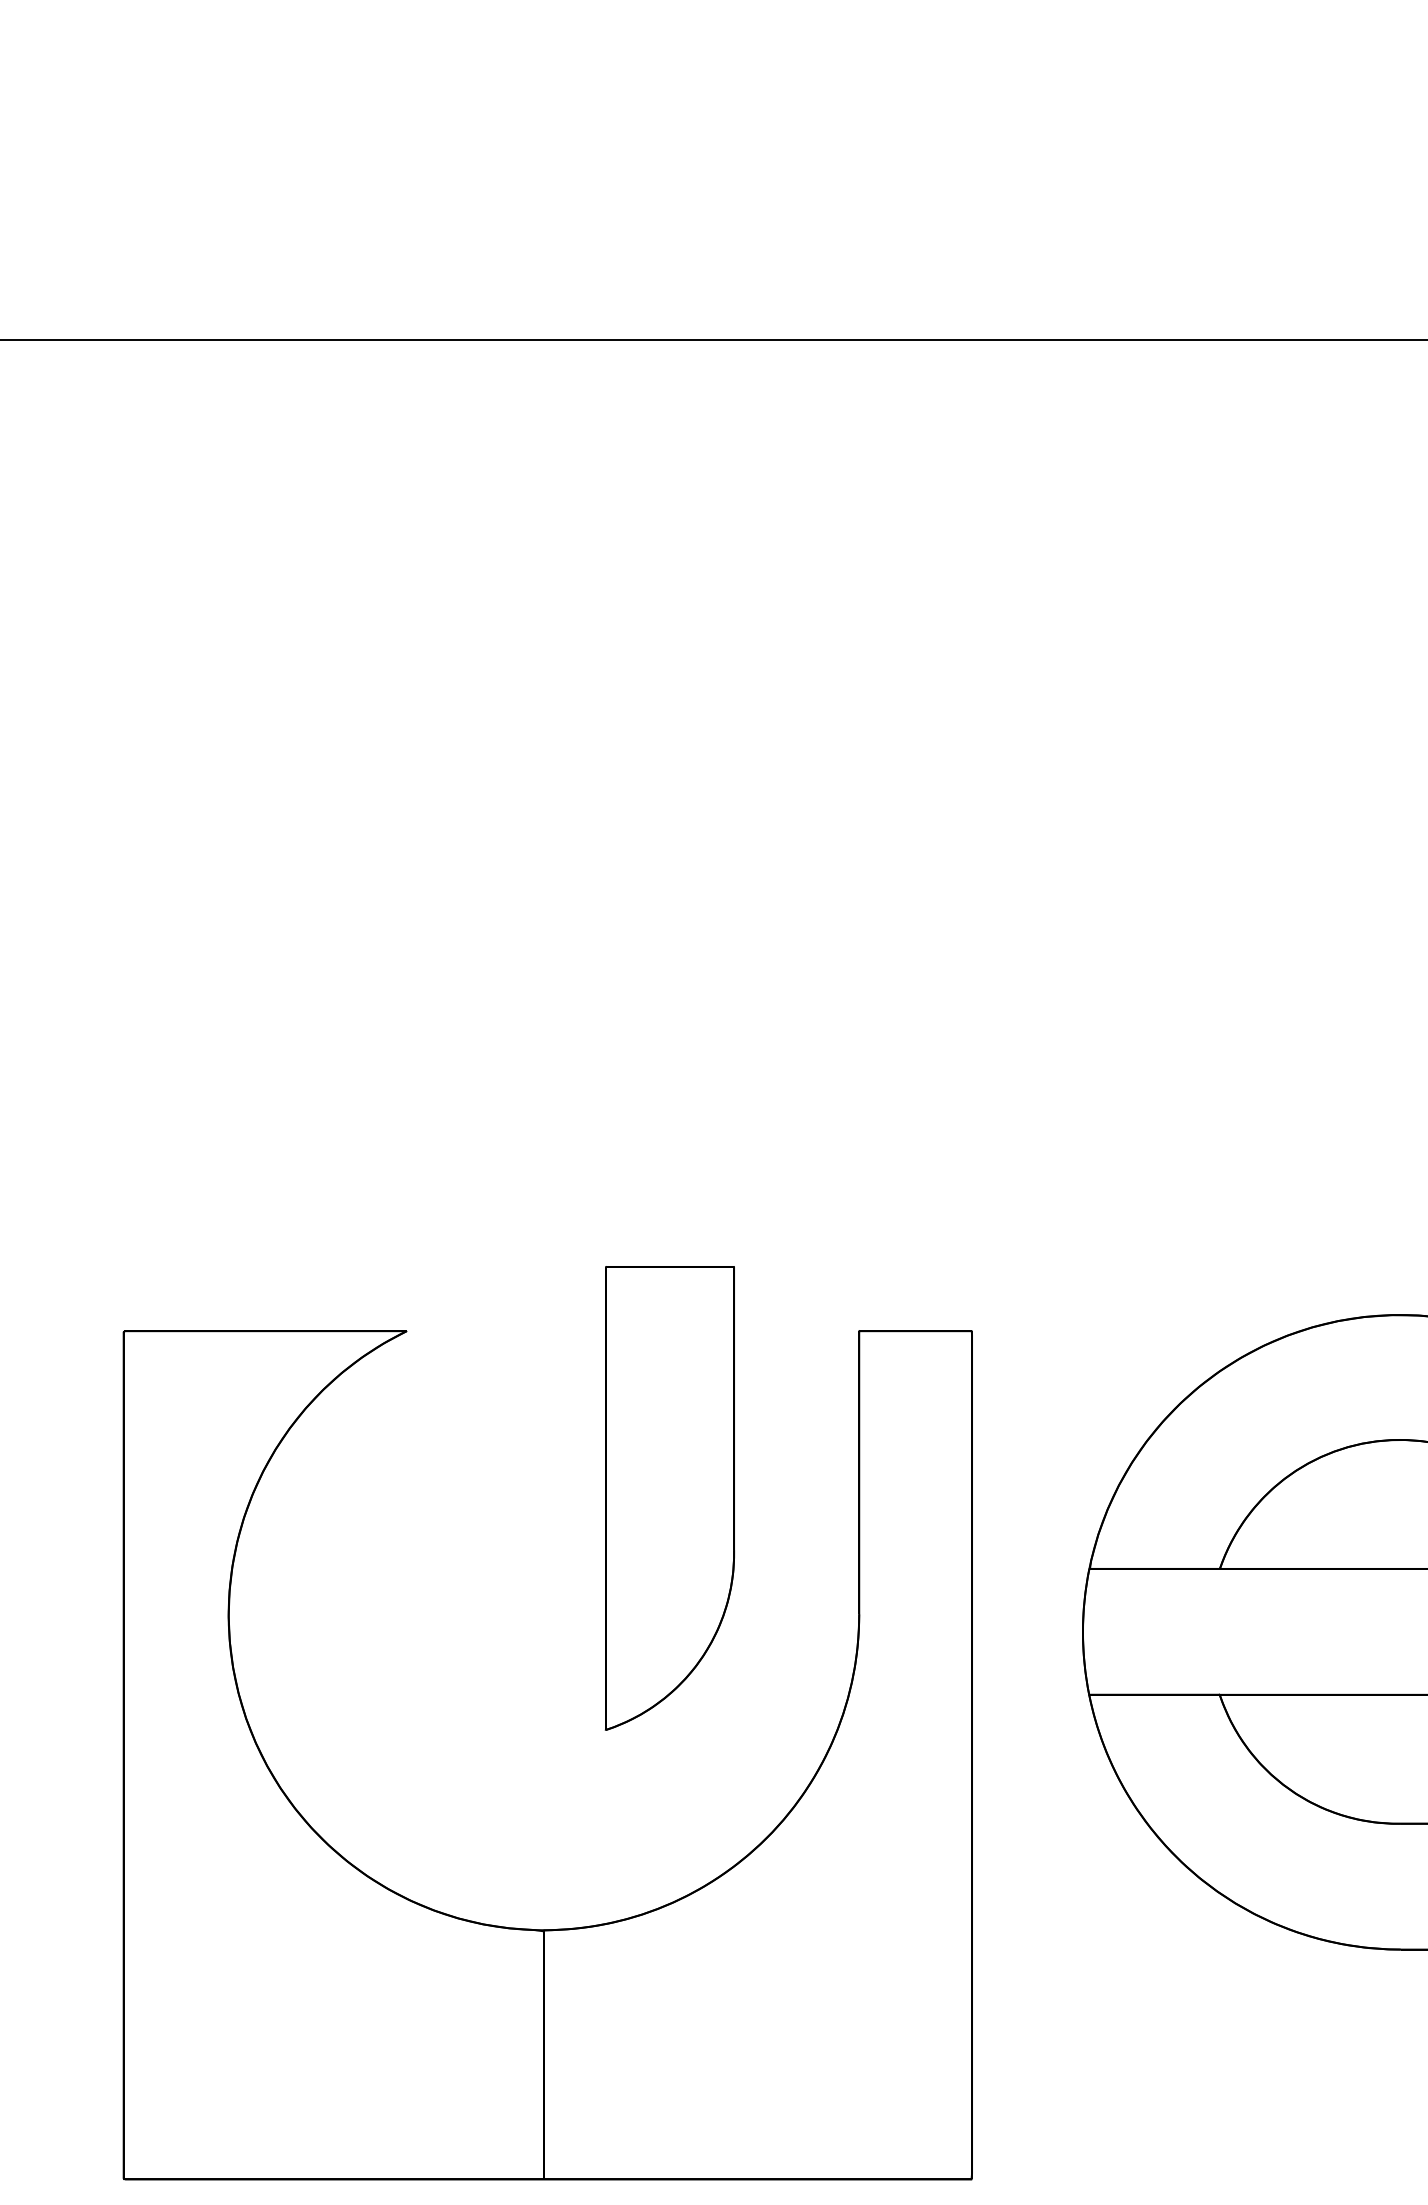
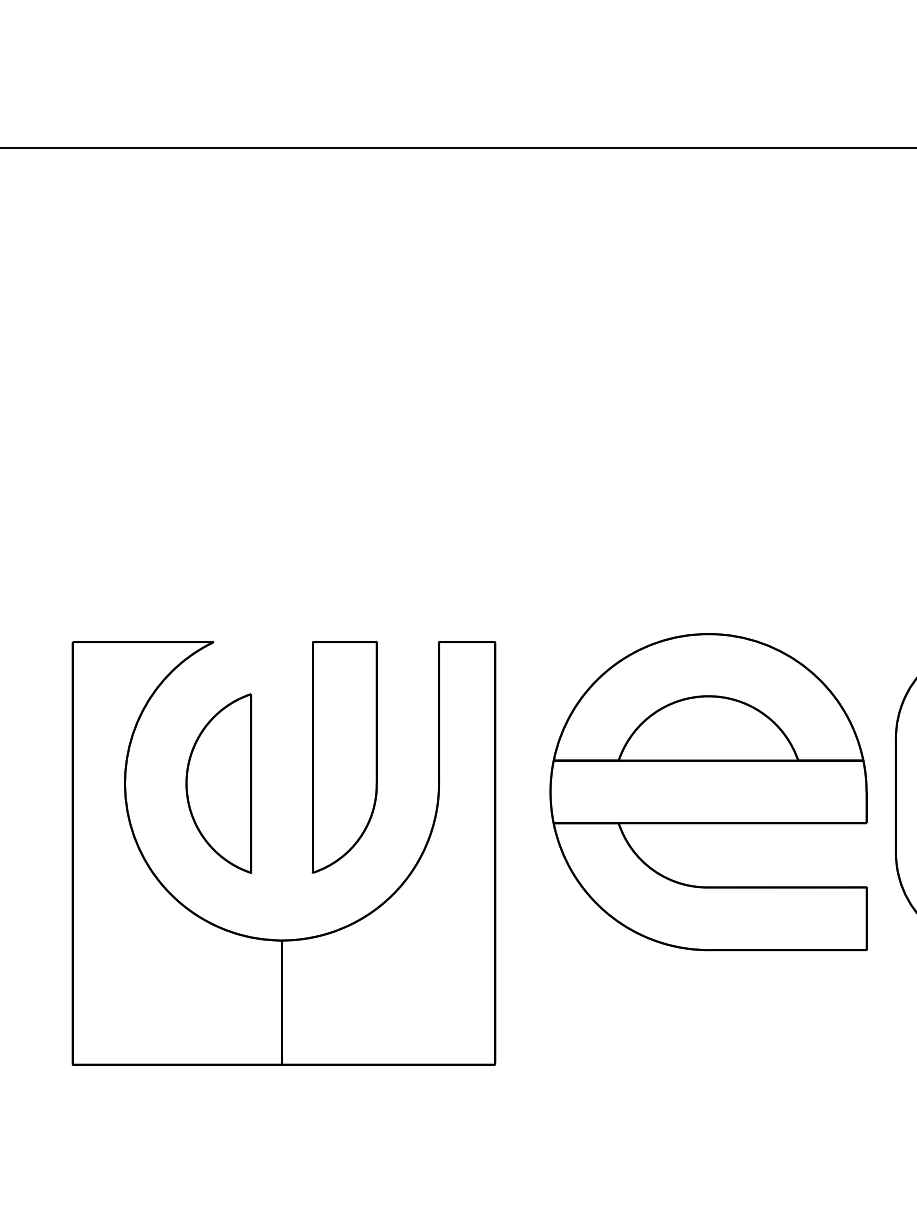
part: (669, 1498) -> (344, 757), moved
part: (416, 1615) -> (218, 783), added

